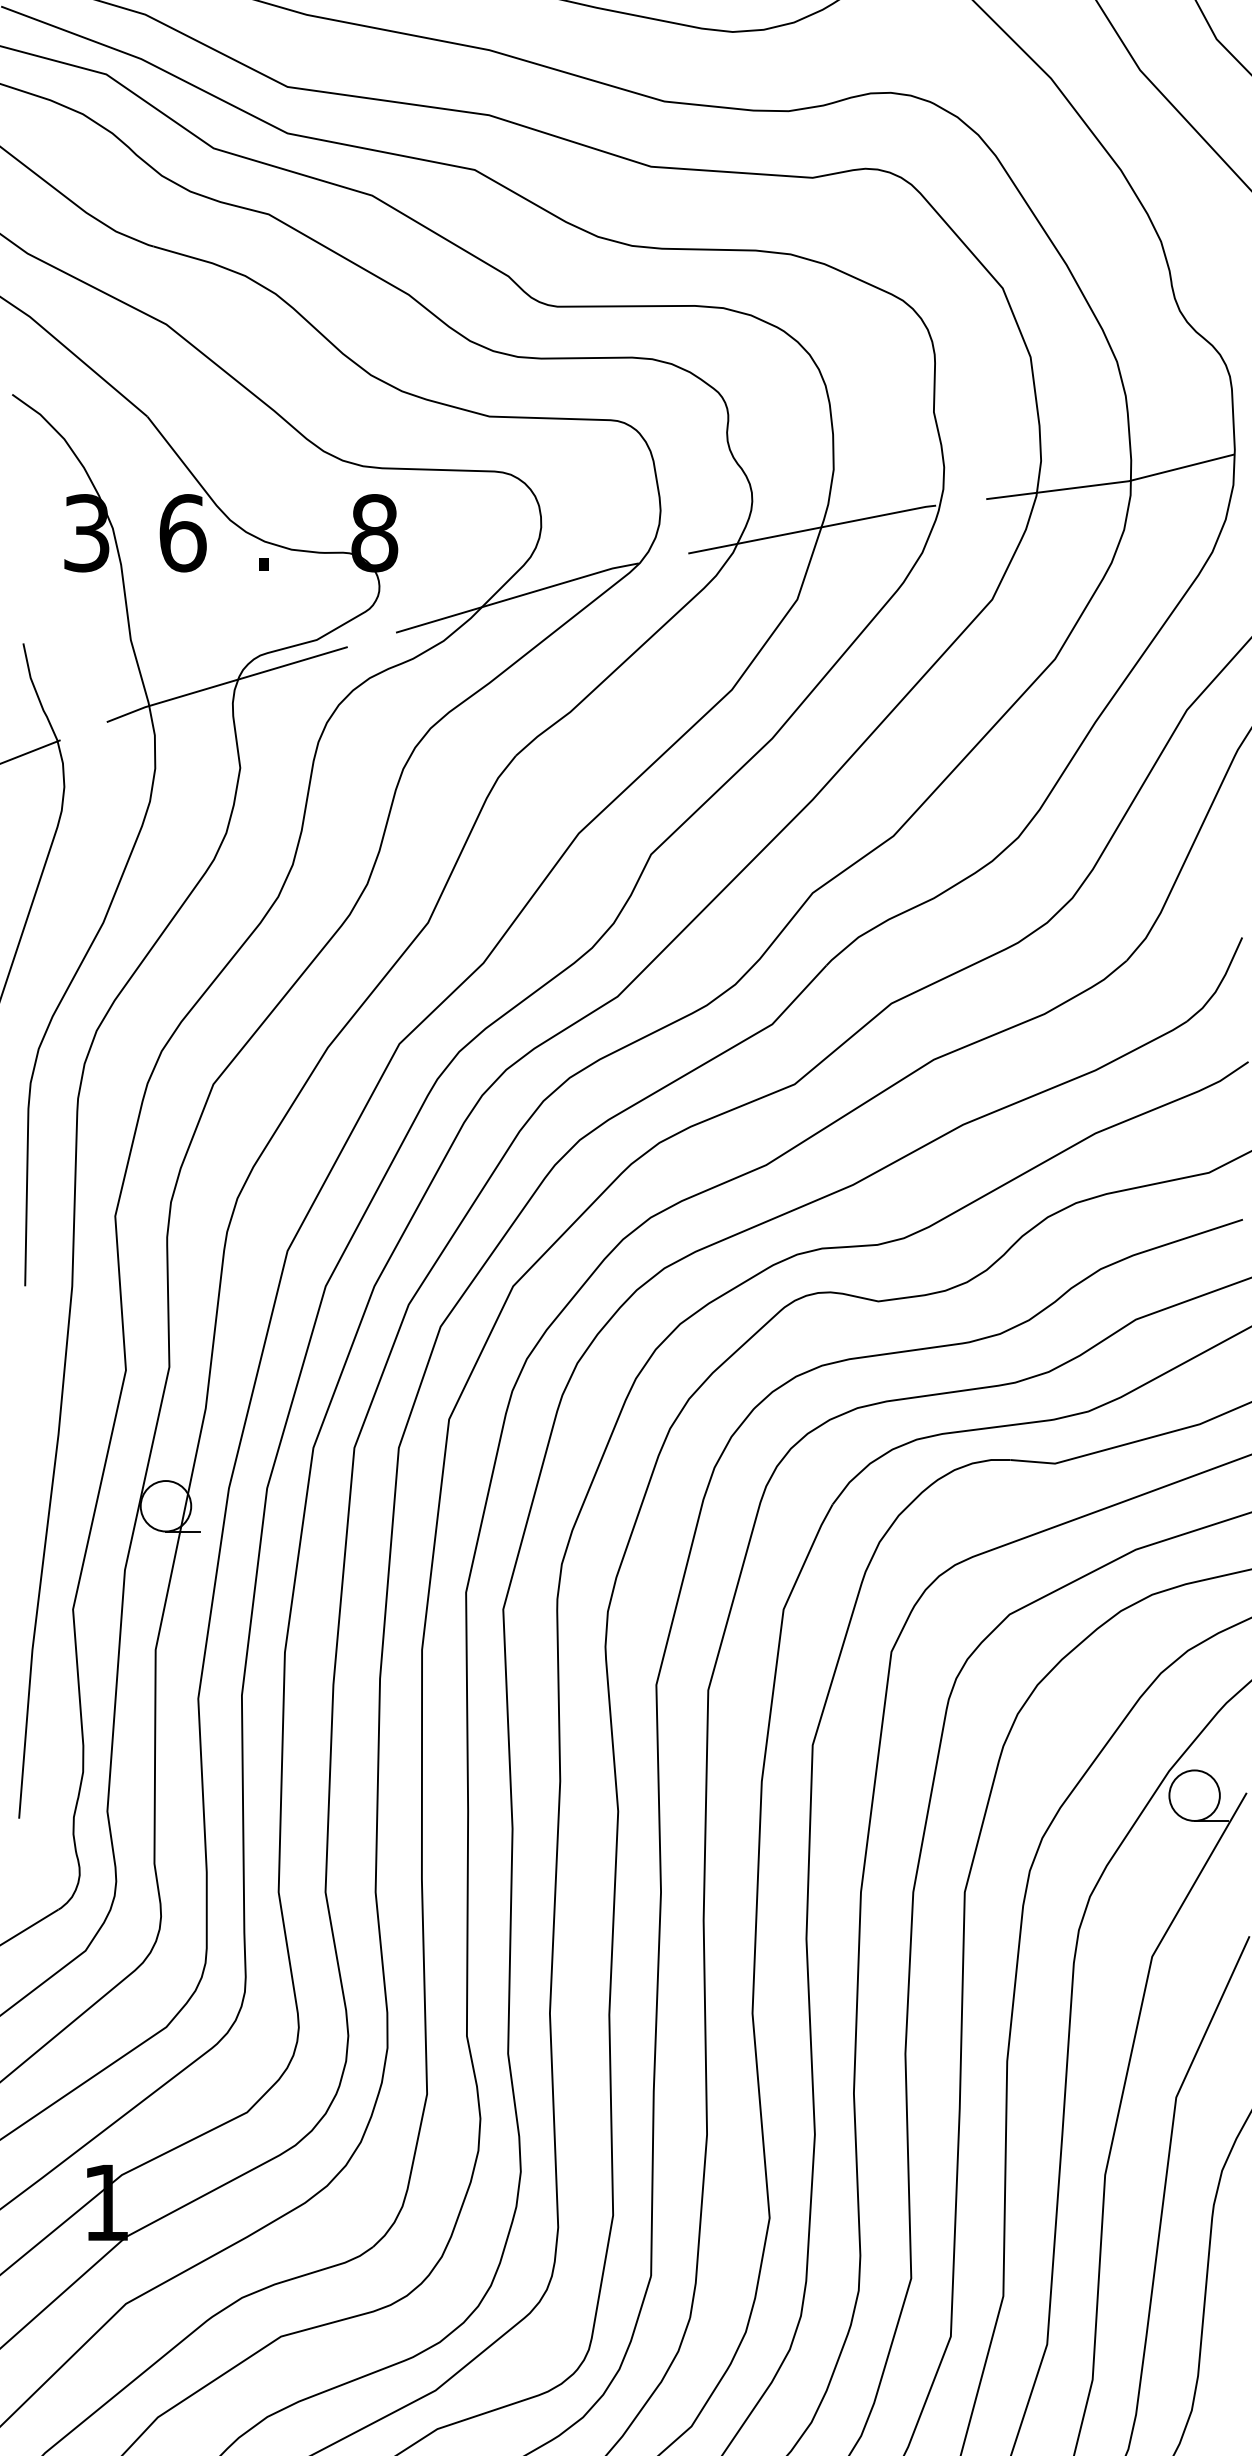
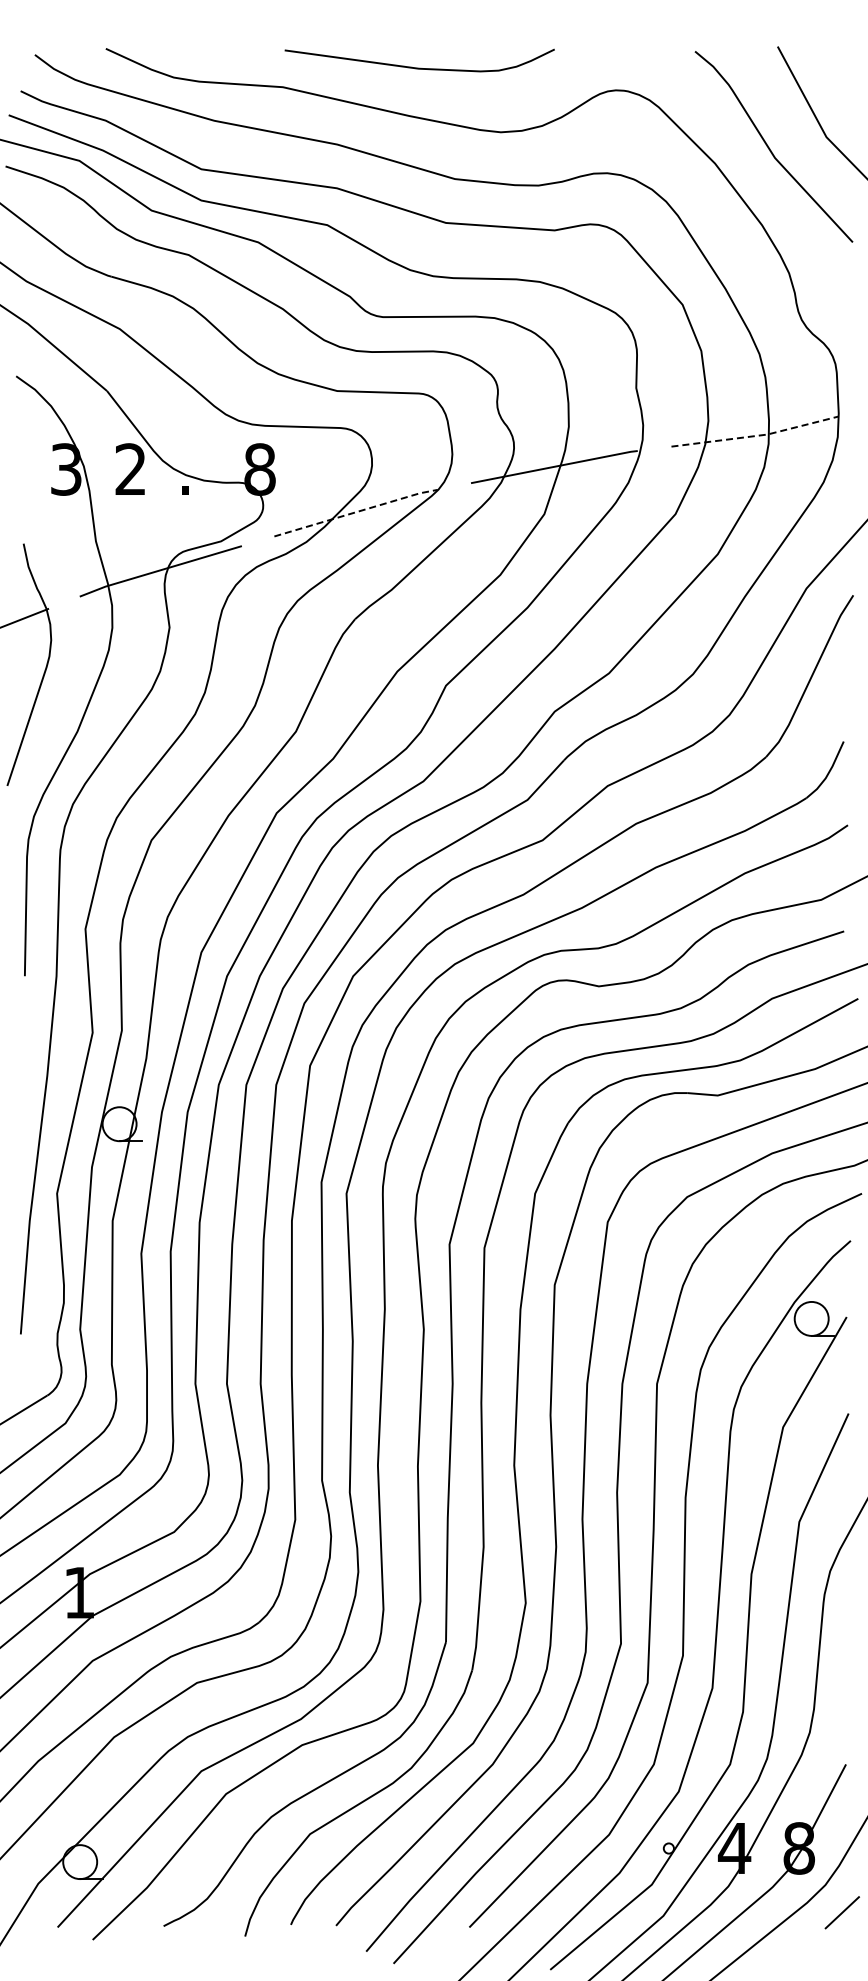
line: (1112, 482) -> (756, 435), solid -> dashed
text: (183, 533) -> (131, 469), 6 -> 2
line: (518, 597) -> (356, 512), solid -> dashed

